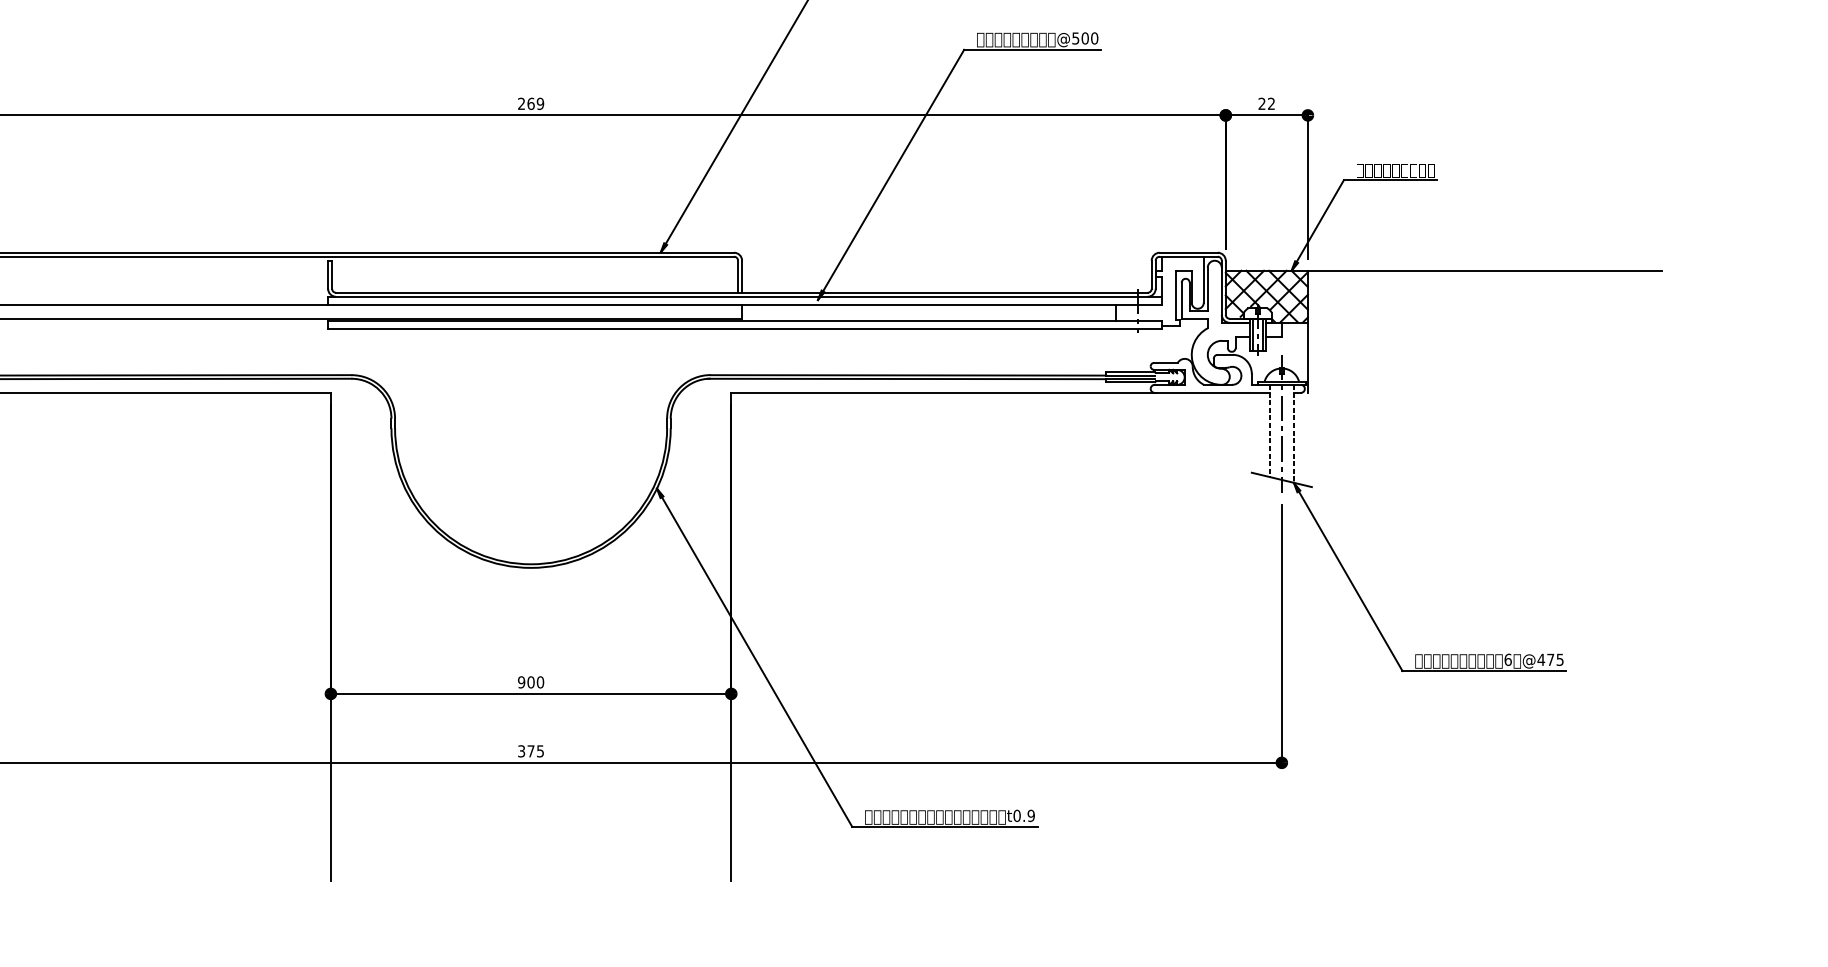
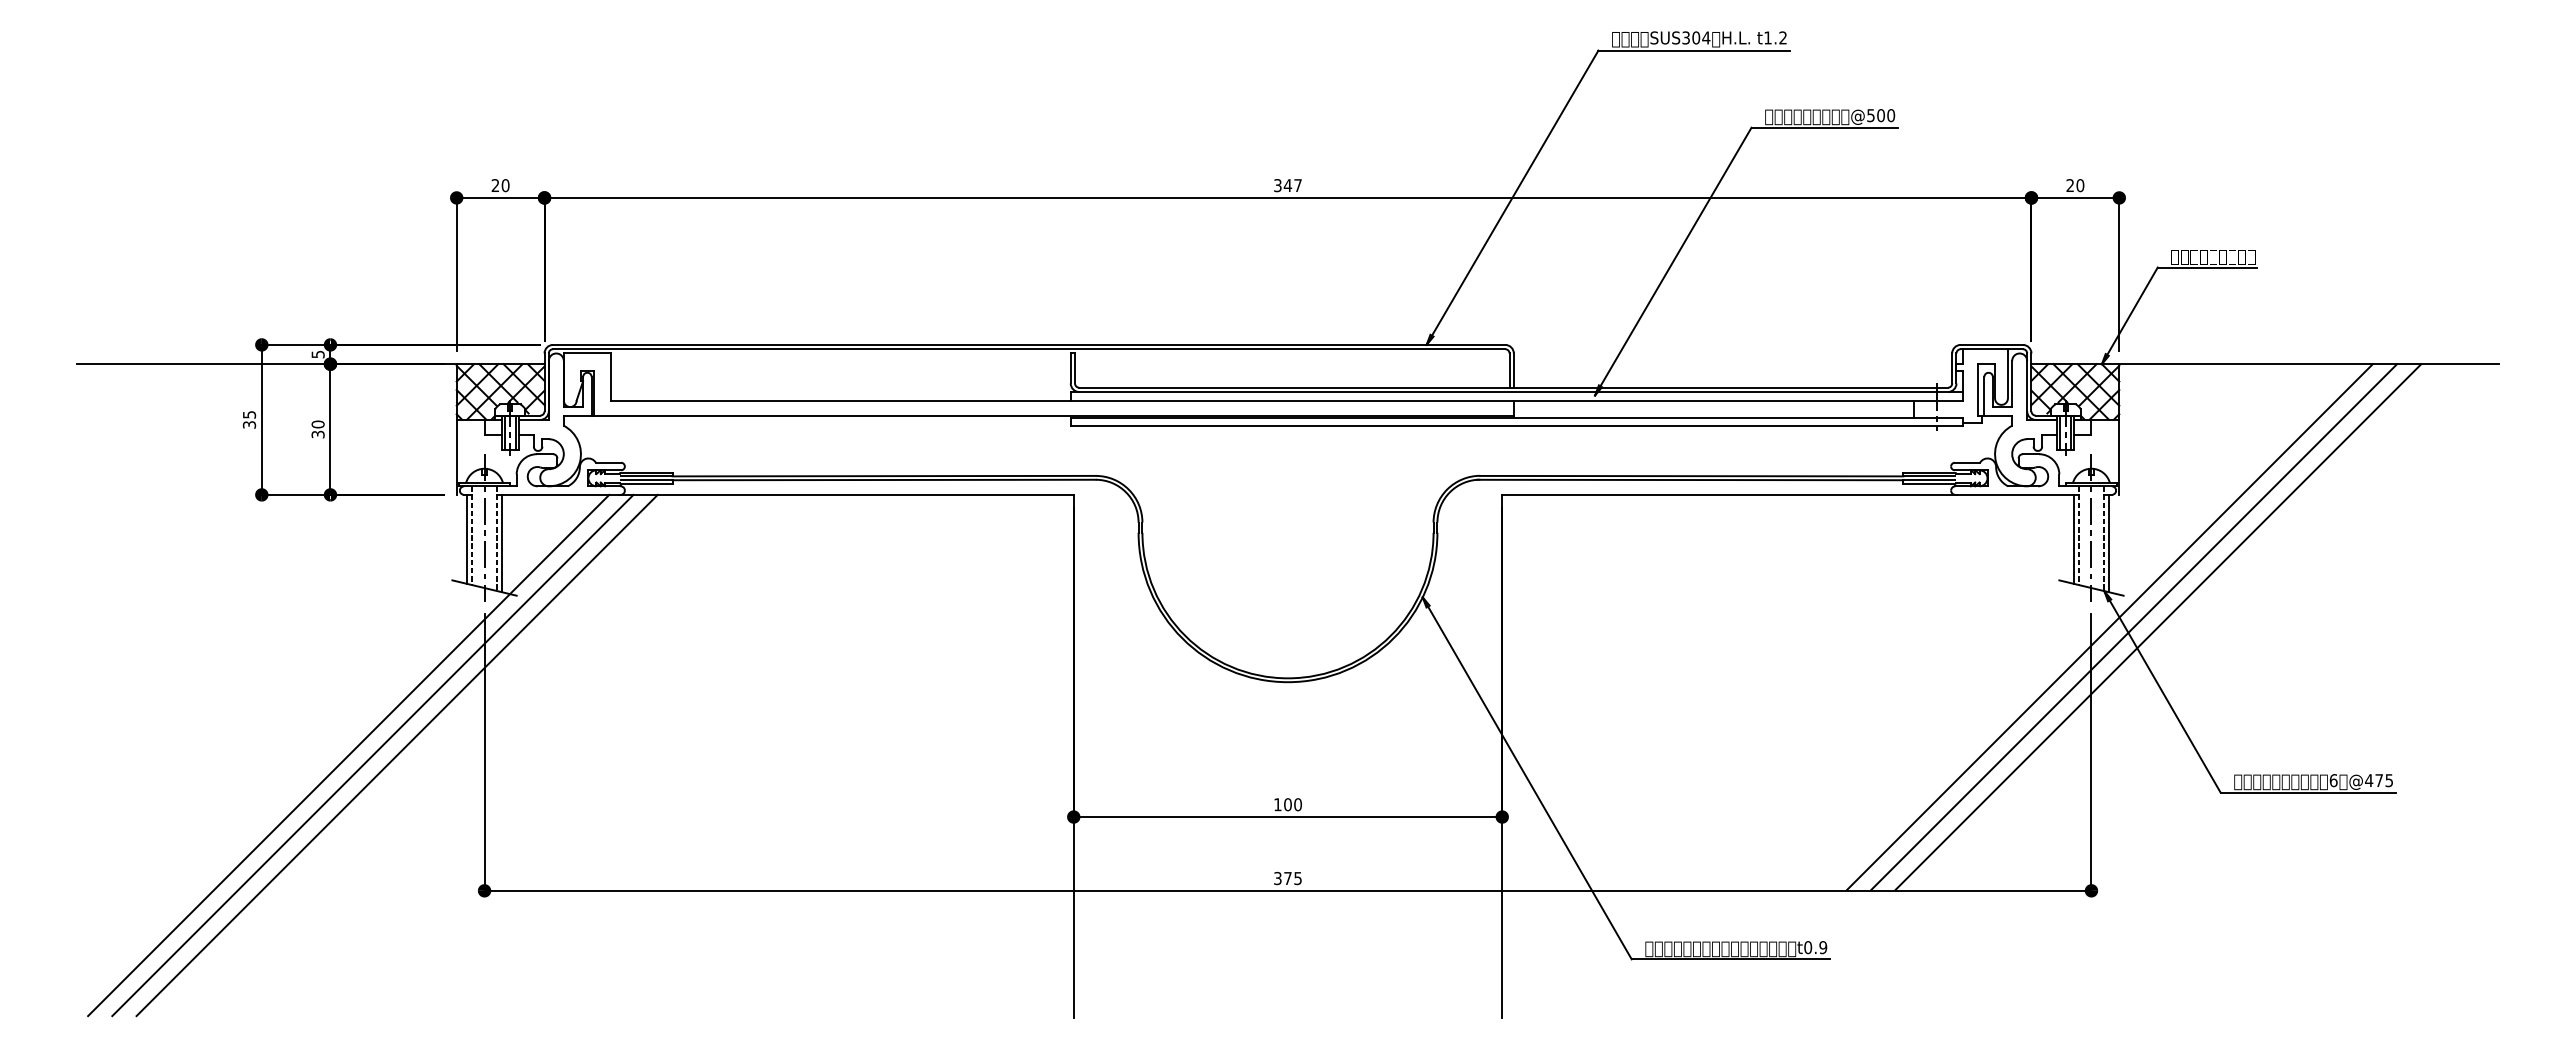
text: (530, 103) -> (1287, 185), 269 -> 347
text: (1271, 103) -> (2080, 185), 22 -> 20
line: (1265, 433) -> (2074, 538), added
line: (1297, 438) -> (2108, 543), added
line: (1298, 515) -> (2109, 626), added
line: (1322, 515) -> (2134, 626), added
line: (1344, 515) -> (2158, 626), added
text: (521, 682) -> (1277, 804), 900 -> 100

